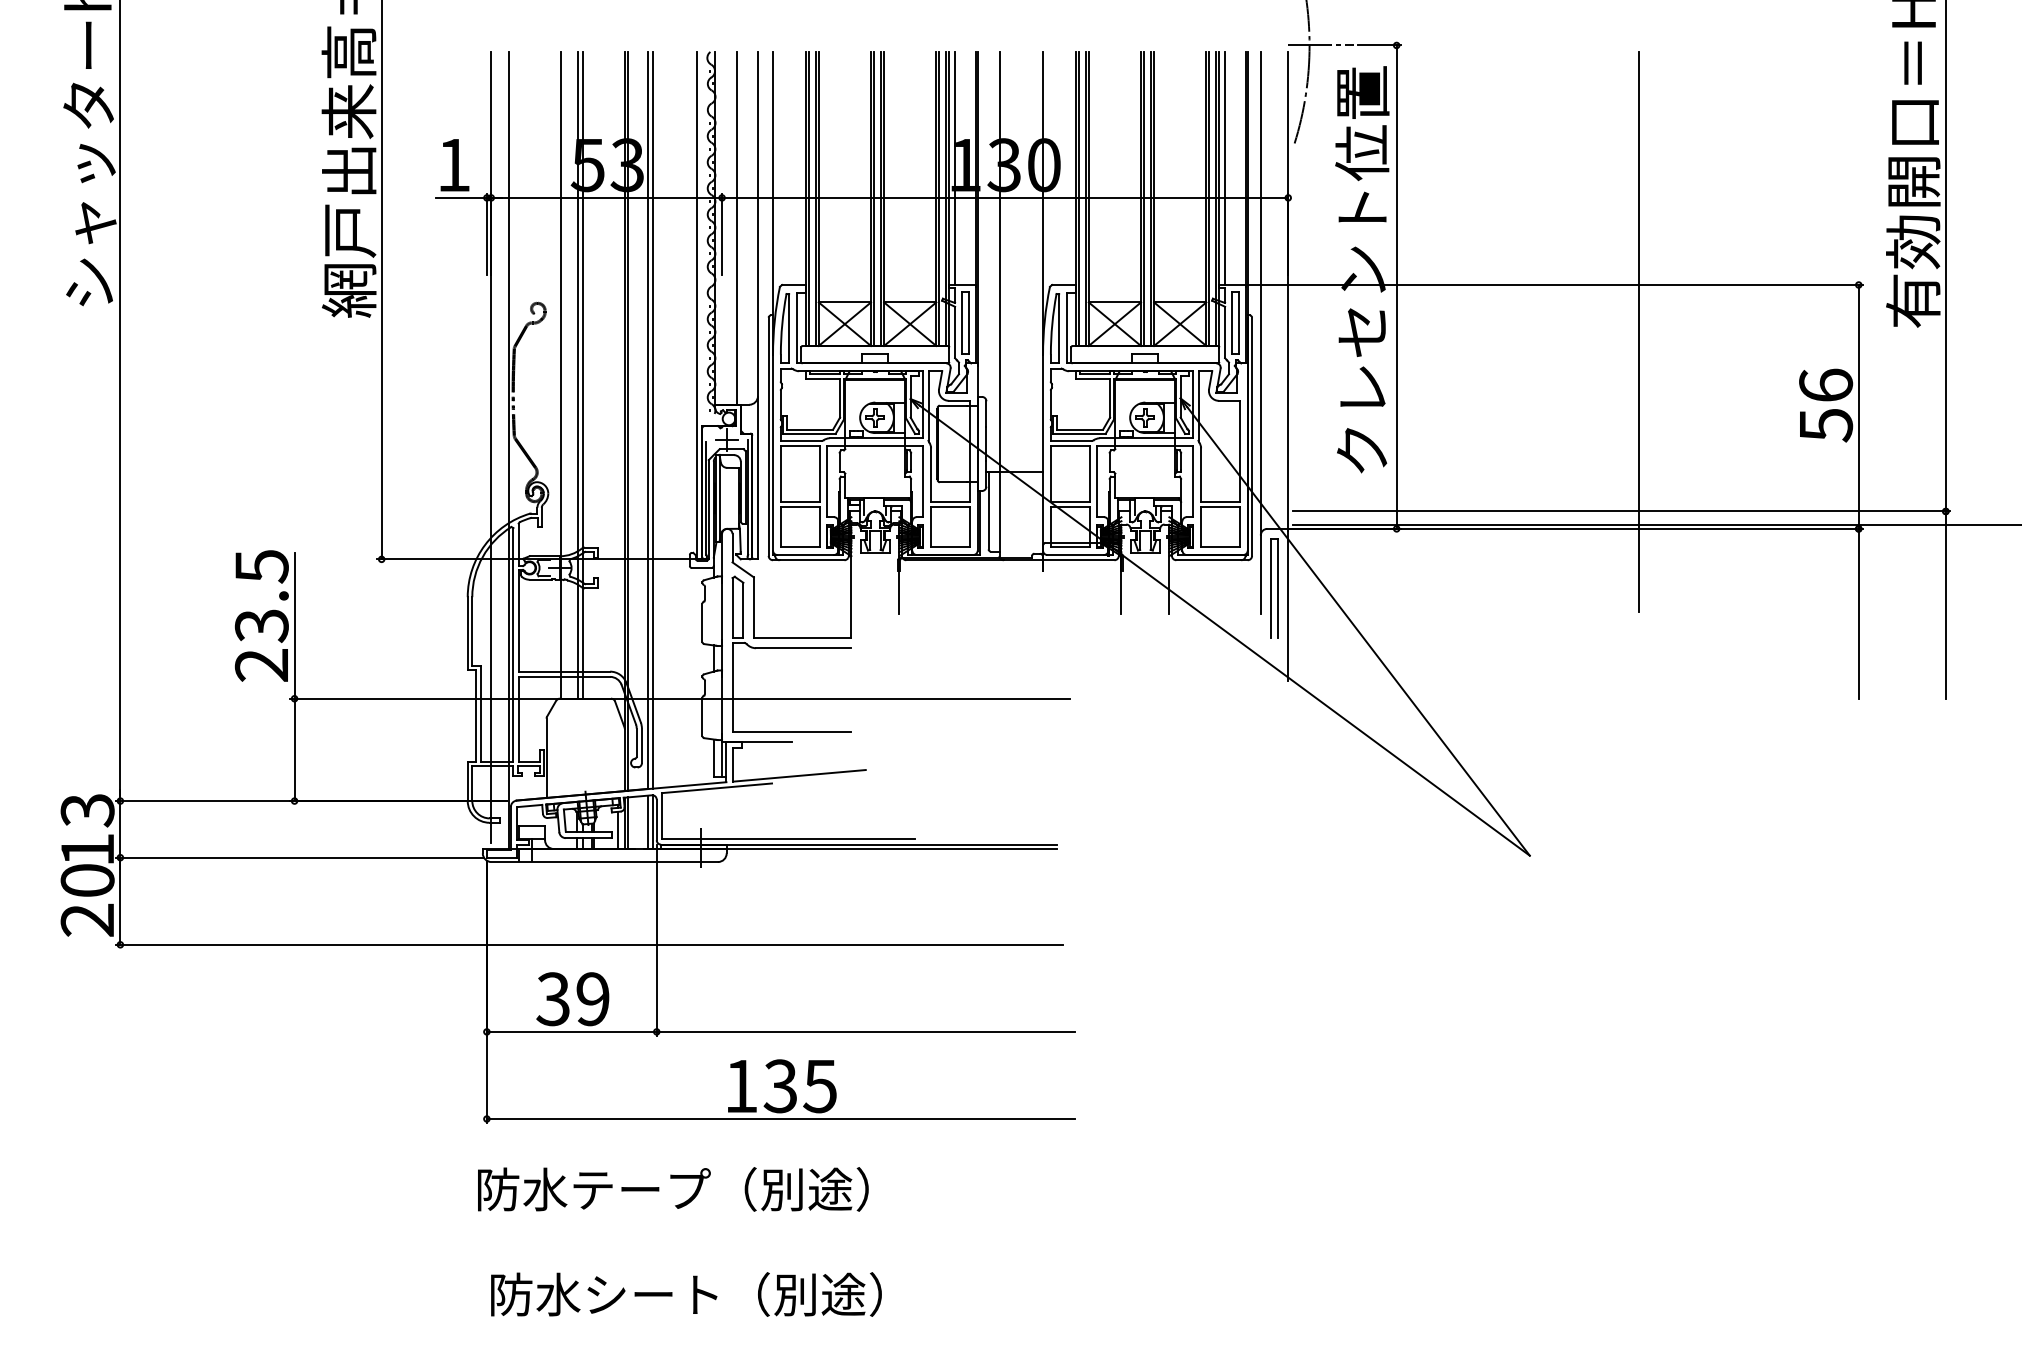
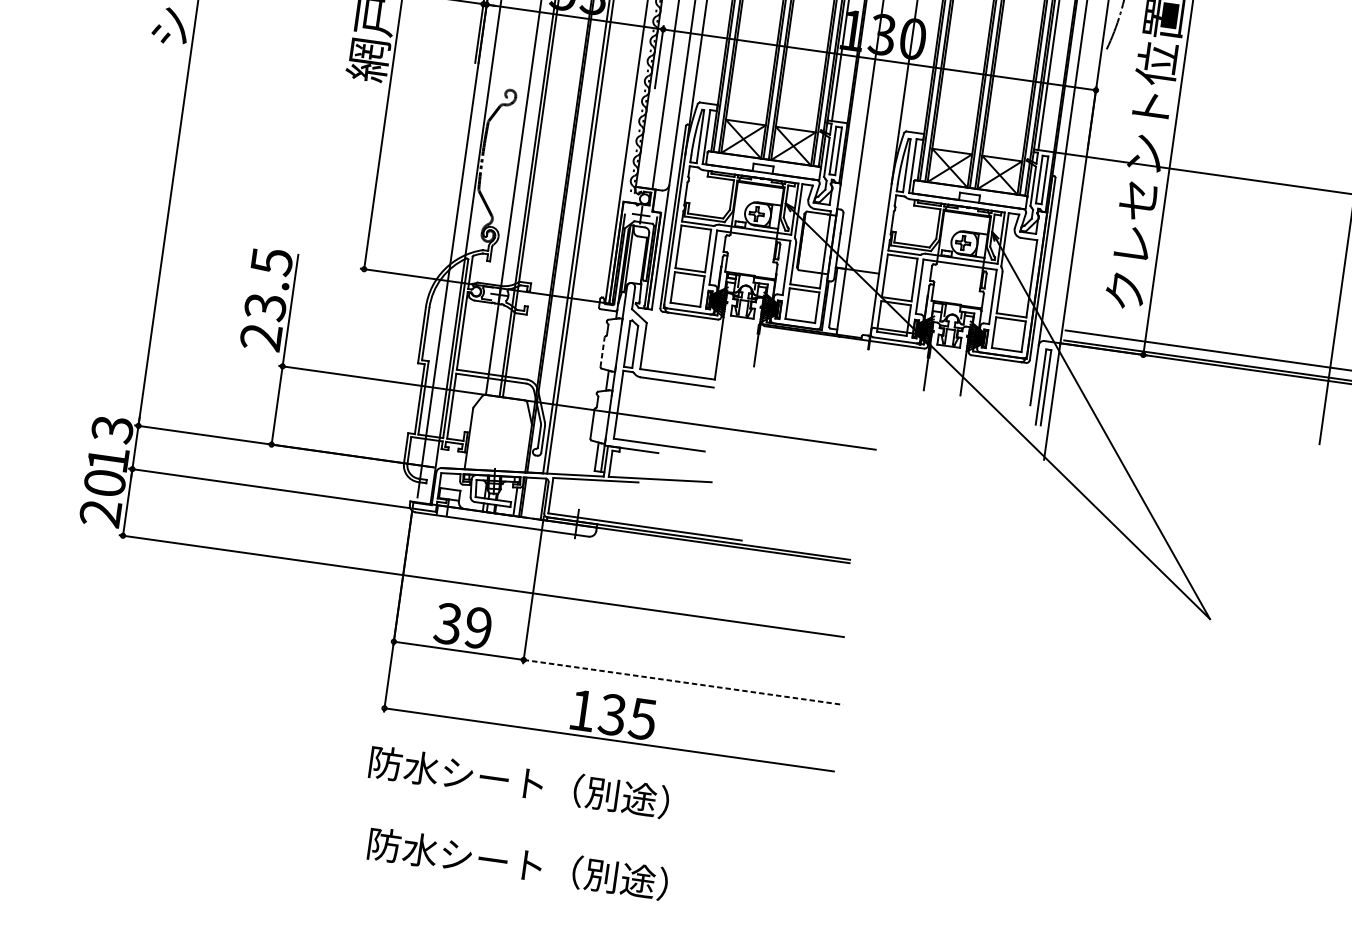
line: (702, 622) -> (602, 351), solid -> dashed
line: (648, 821) -> (539, 498), removed
line: (866, 1031) -> (684, 682), solid -> dashed
text: (641, 1188) -> (495, 778), 防水テープ（別途） -> 防水シート（別途）

